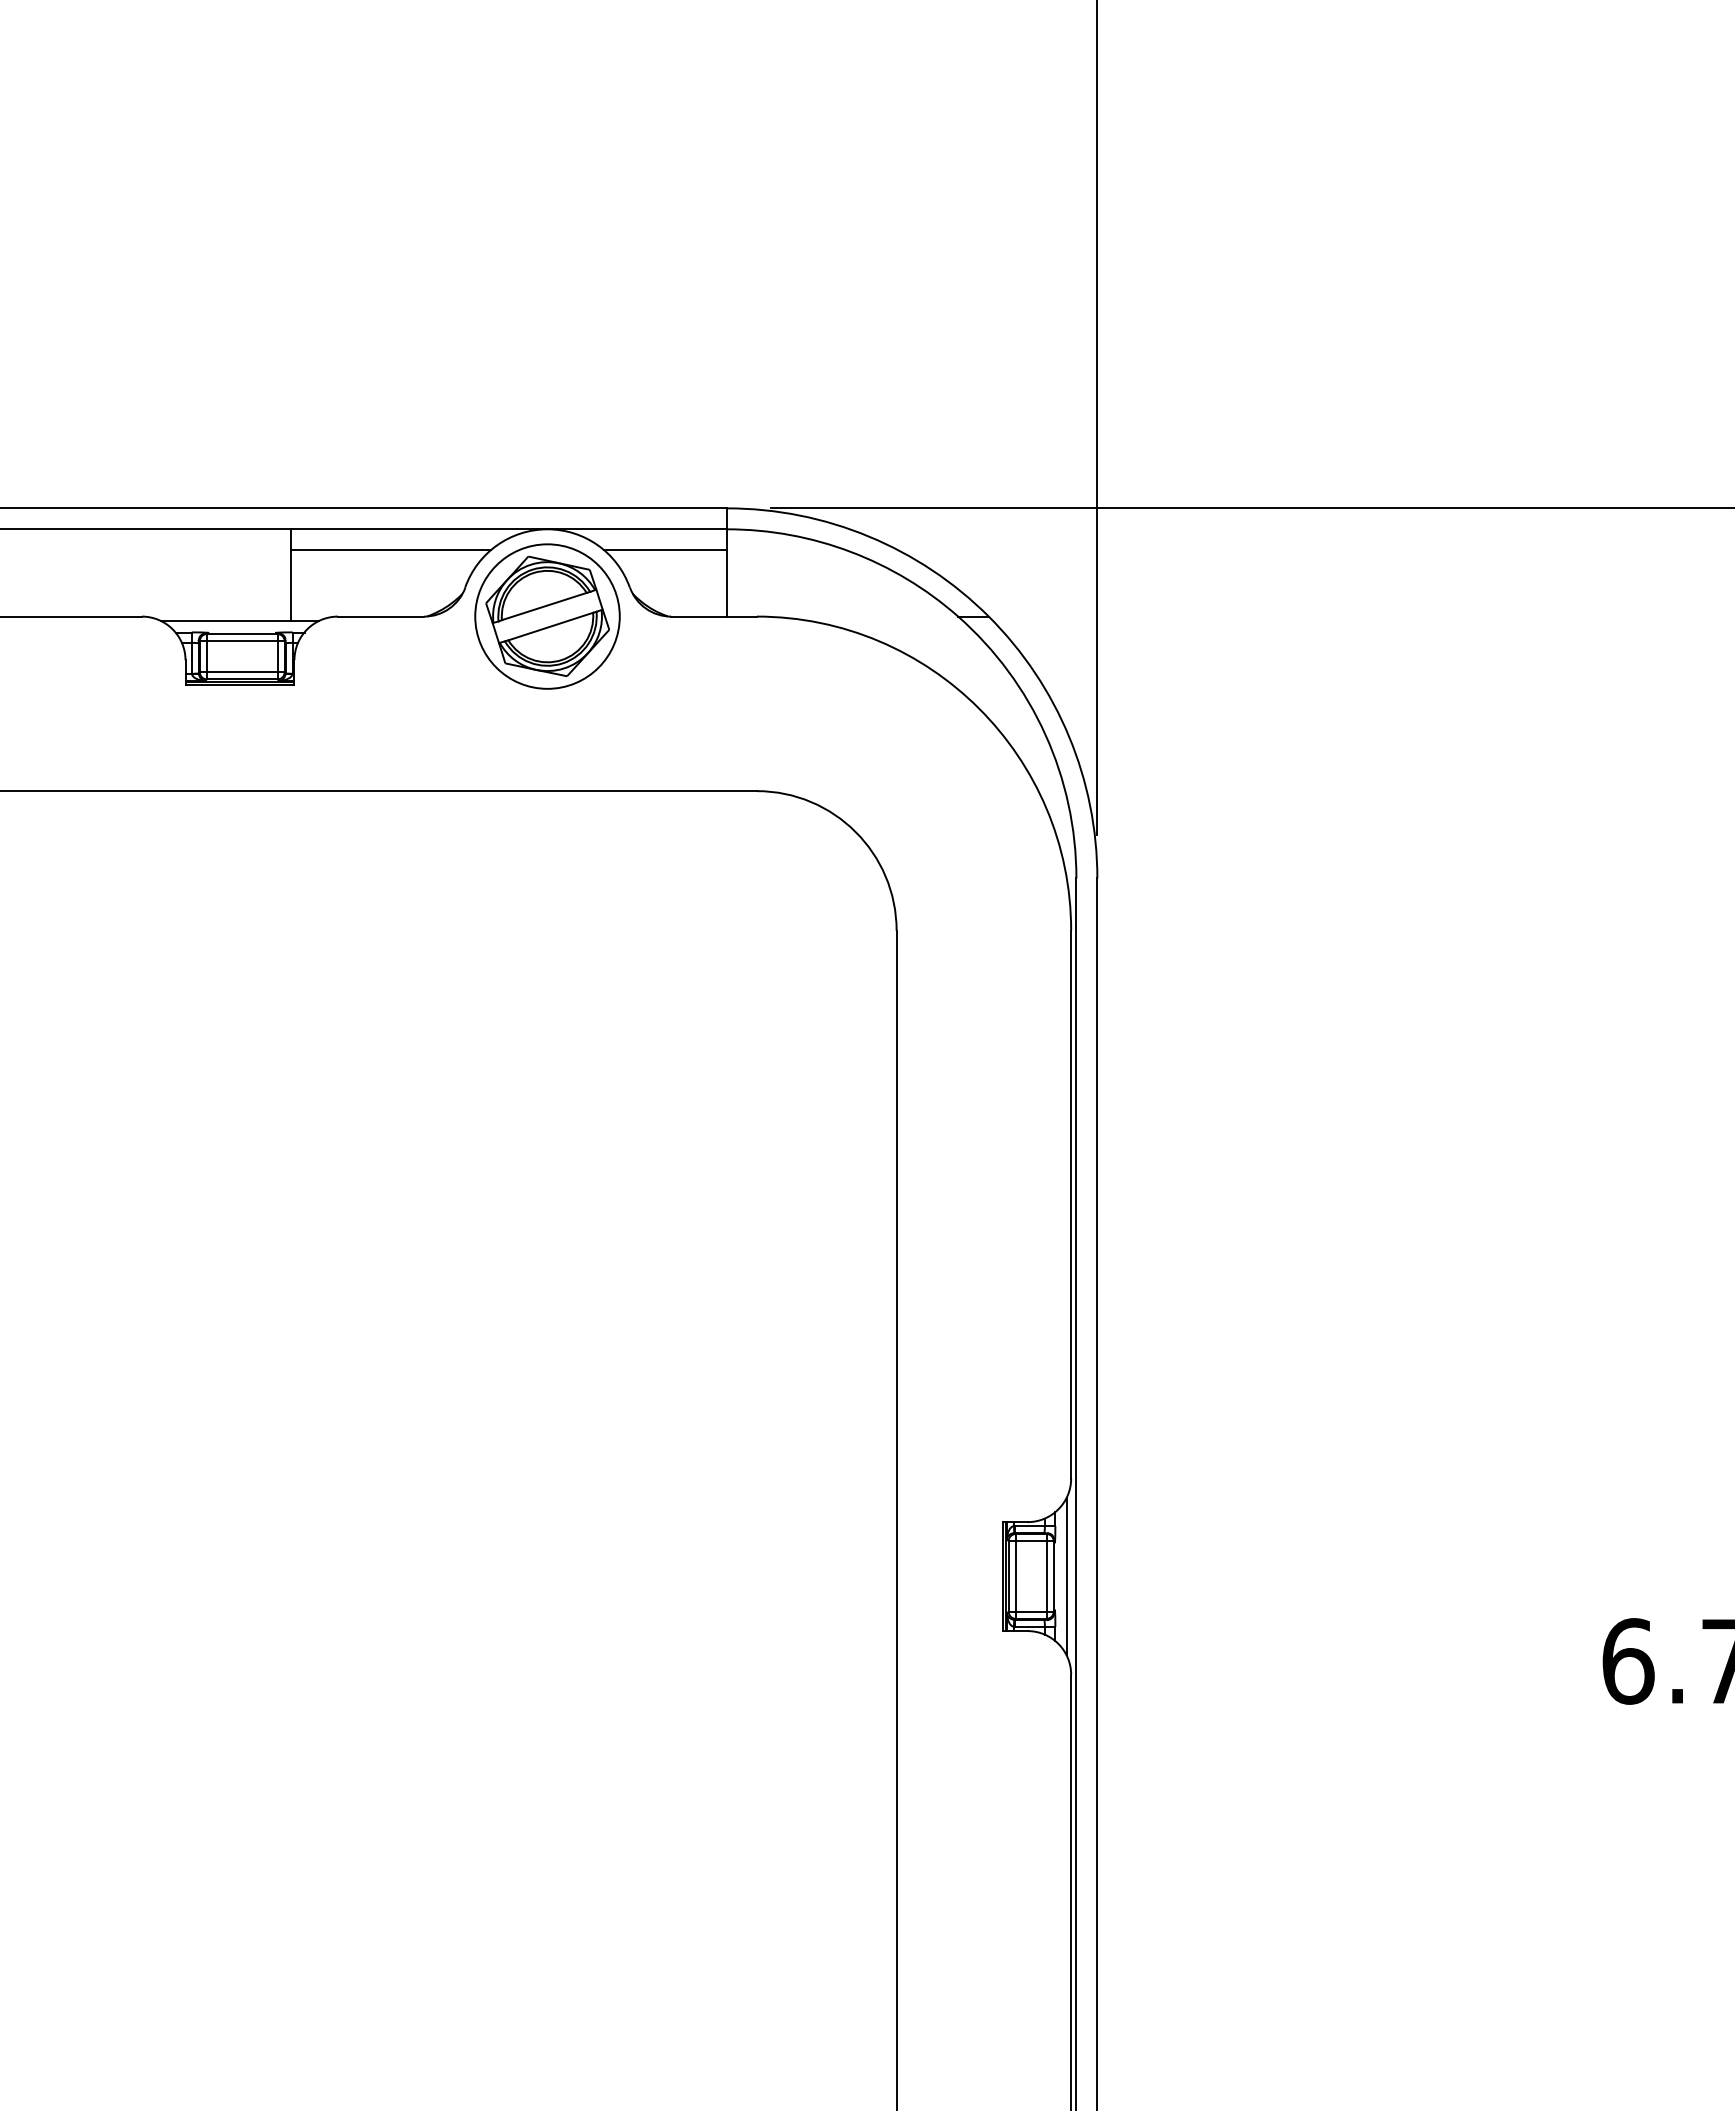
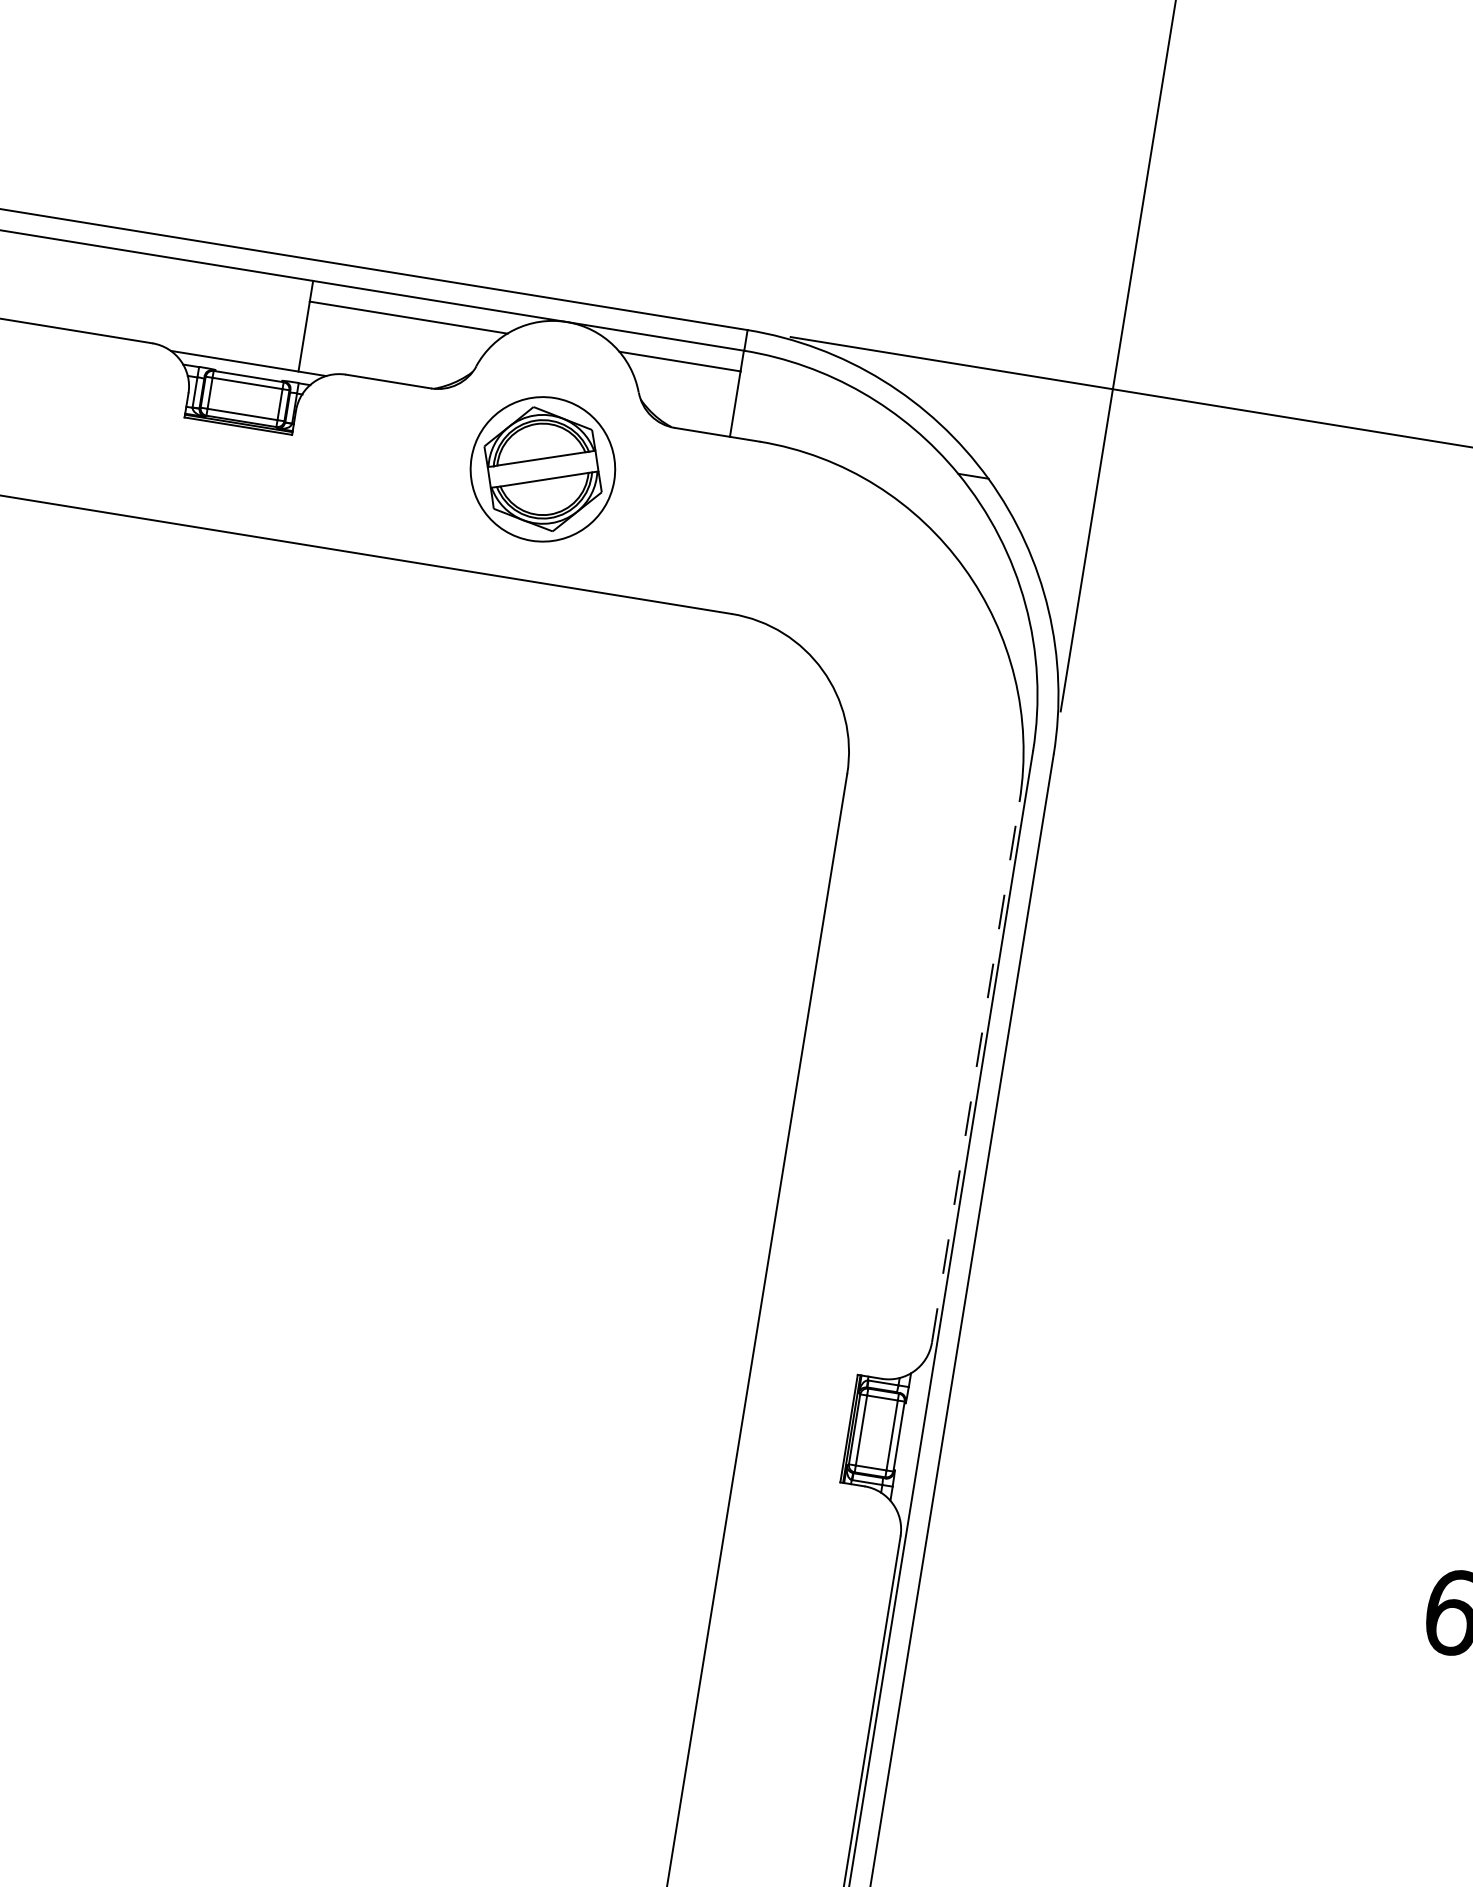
part: (547, 616) -> (542, 469), moved
line: (1071, 1204) -> (976, 1072), solid -> dashed
line: (1066, 1576) -> (911, 1438), removed

